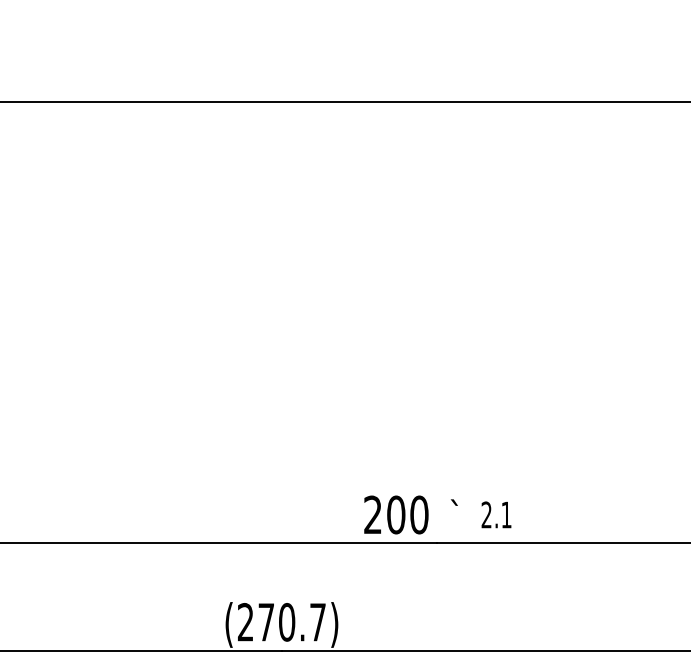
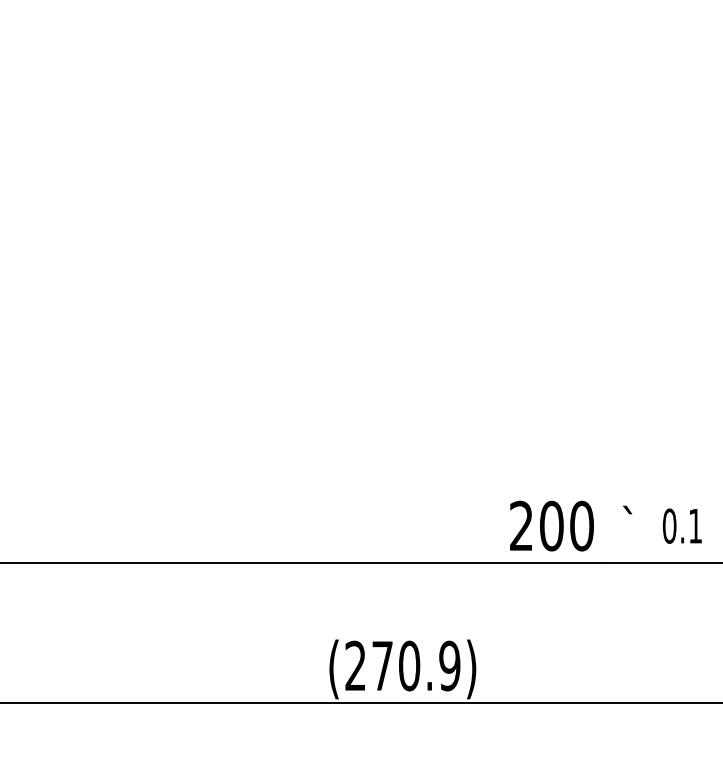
text: (486, 514) -> (669, 525), 2.1 -> 0.1
text: (317, 622) -> (449, 666), (270.7) -> (270.9)

